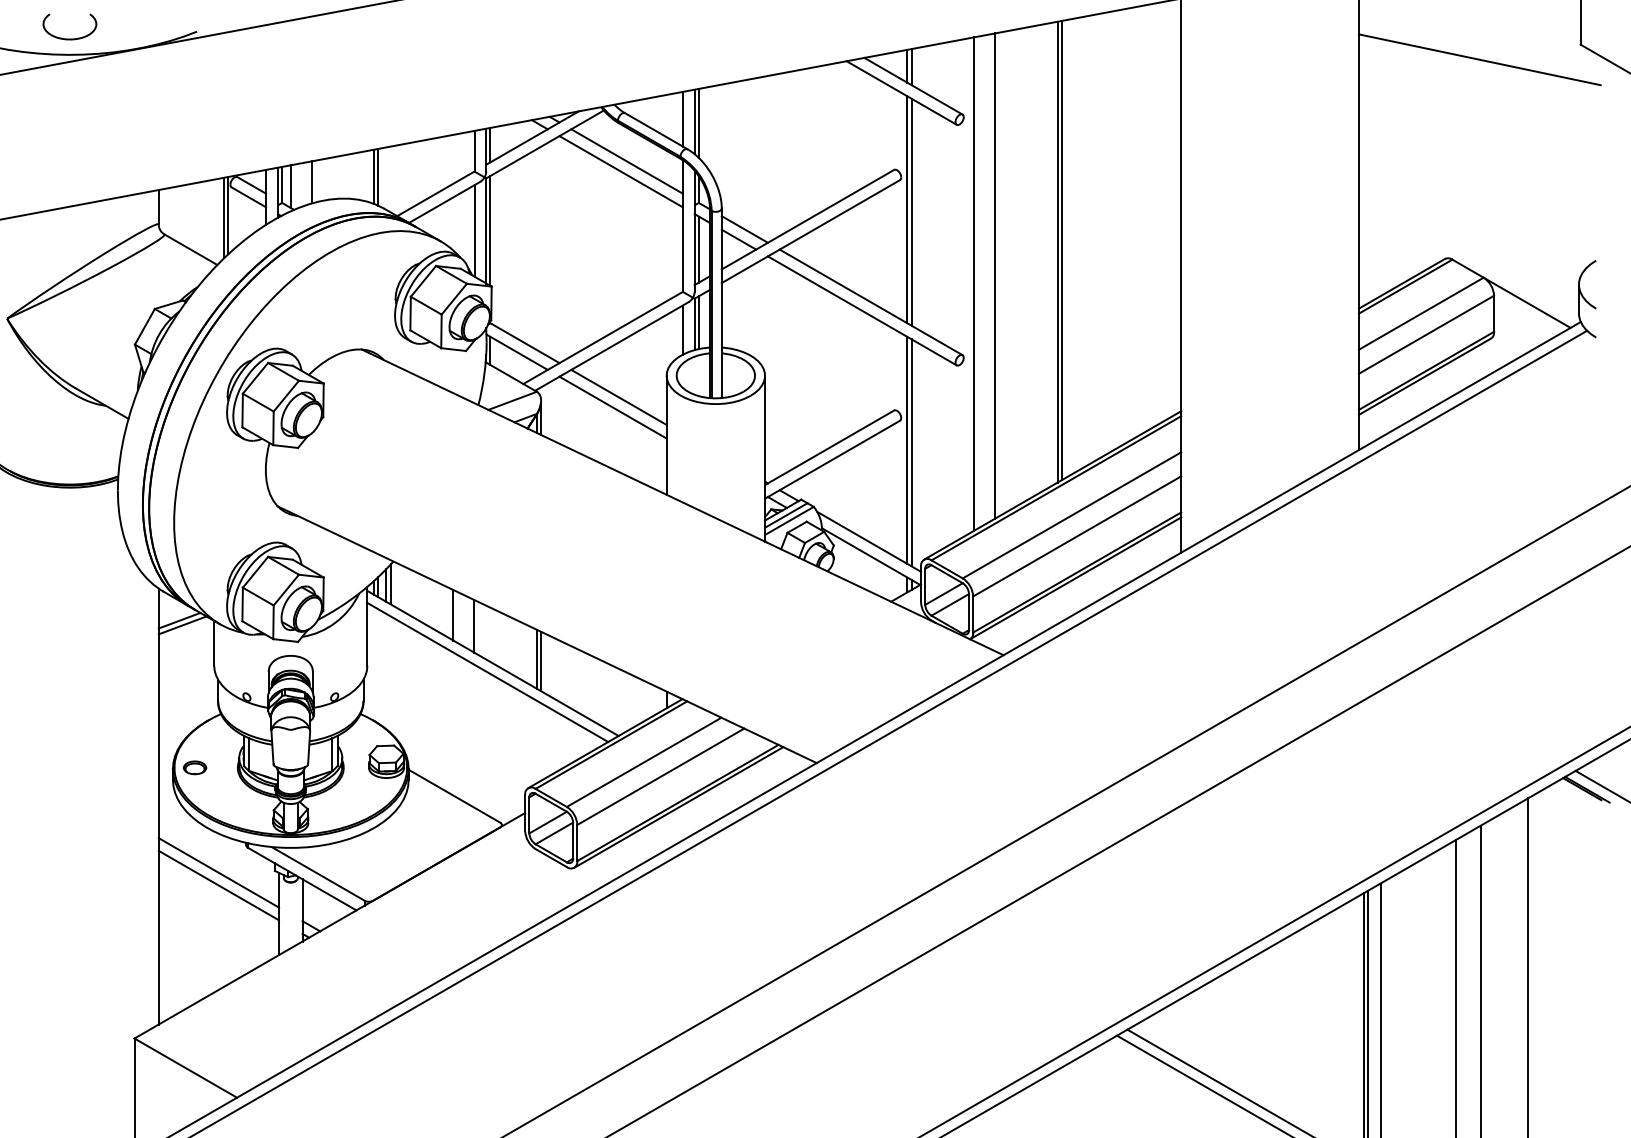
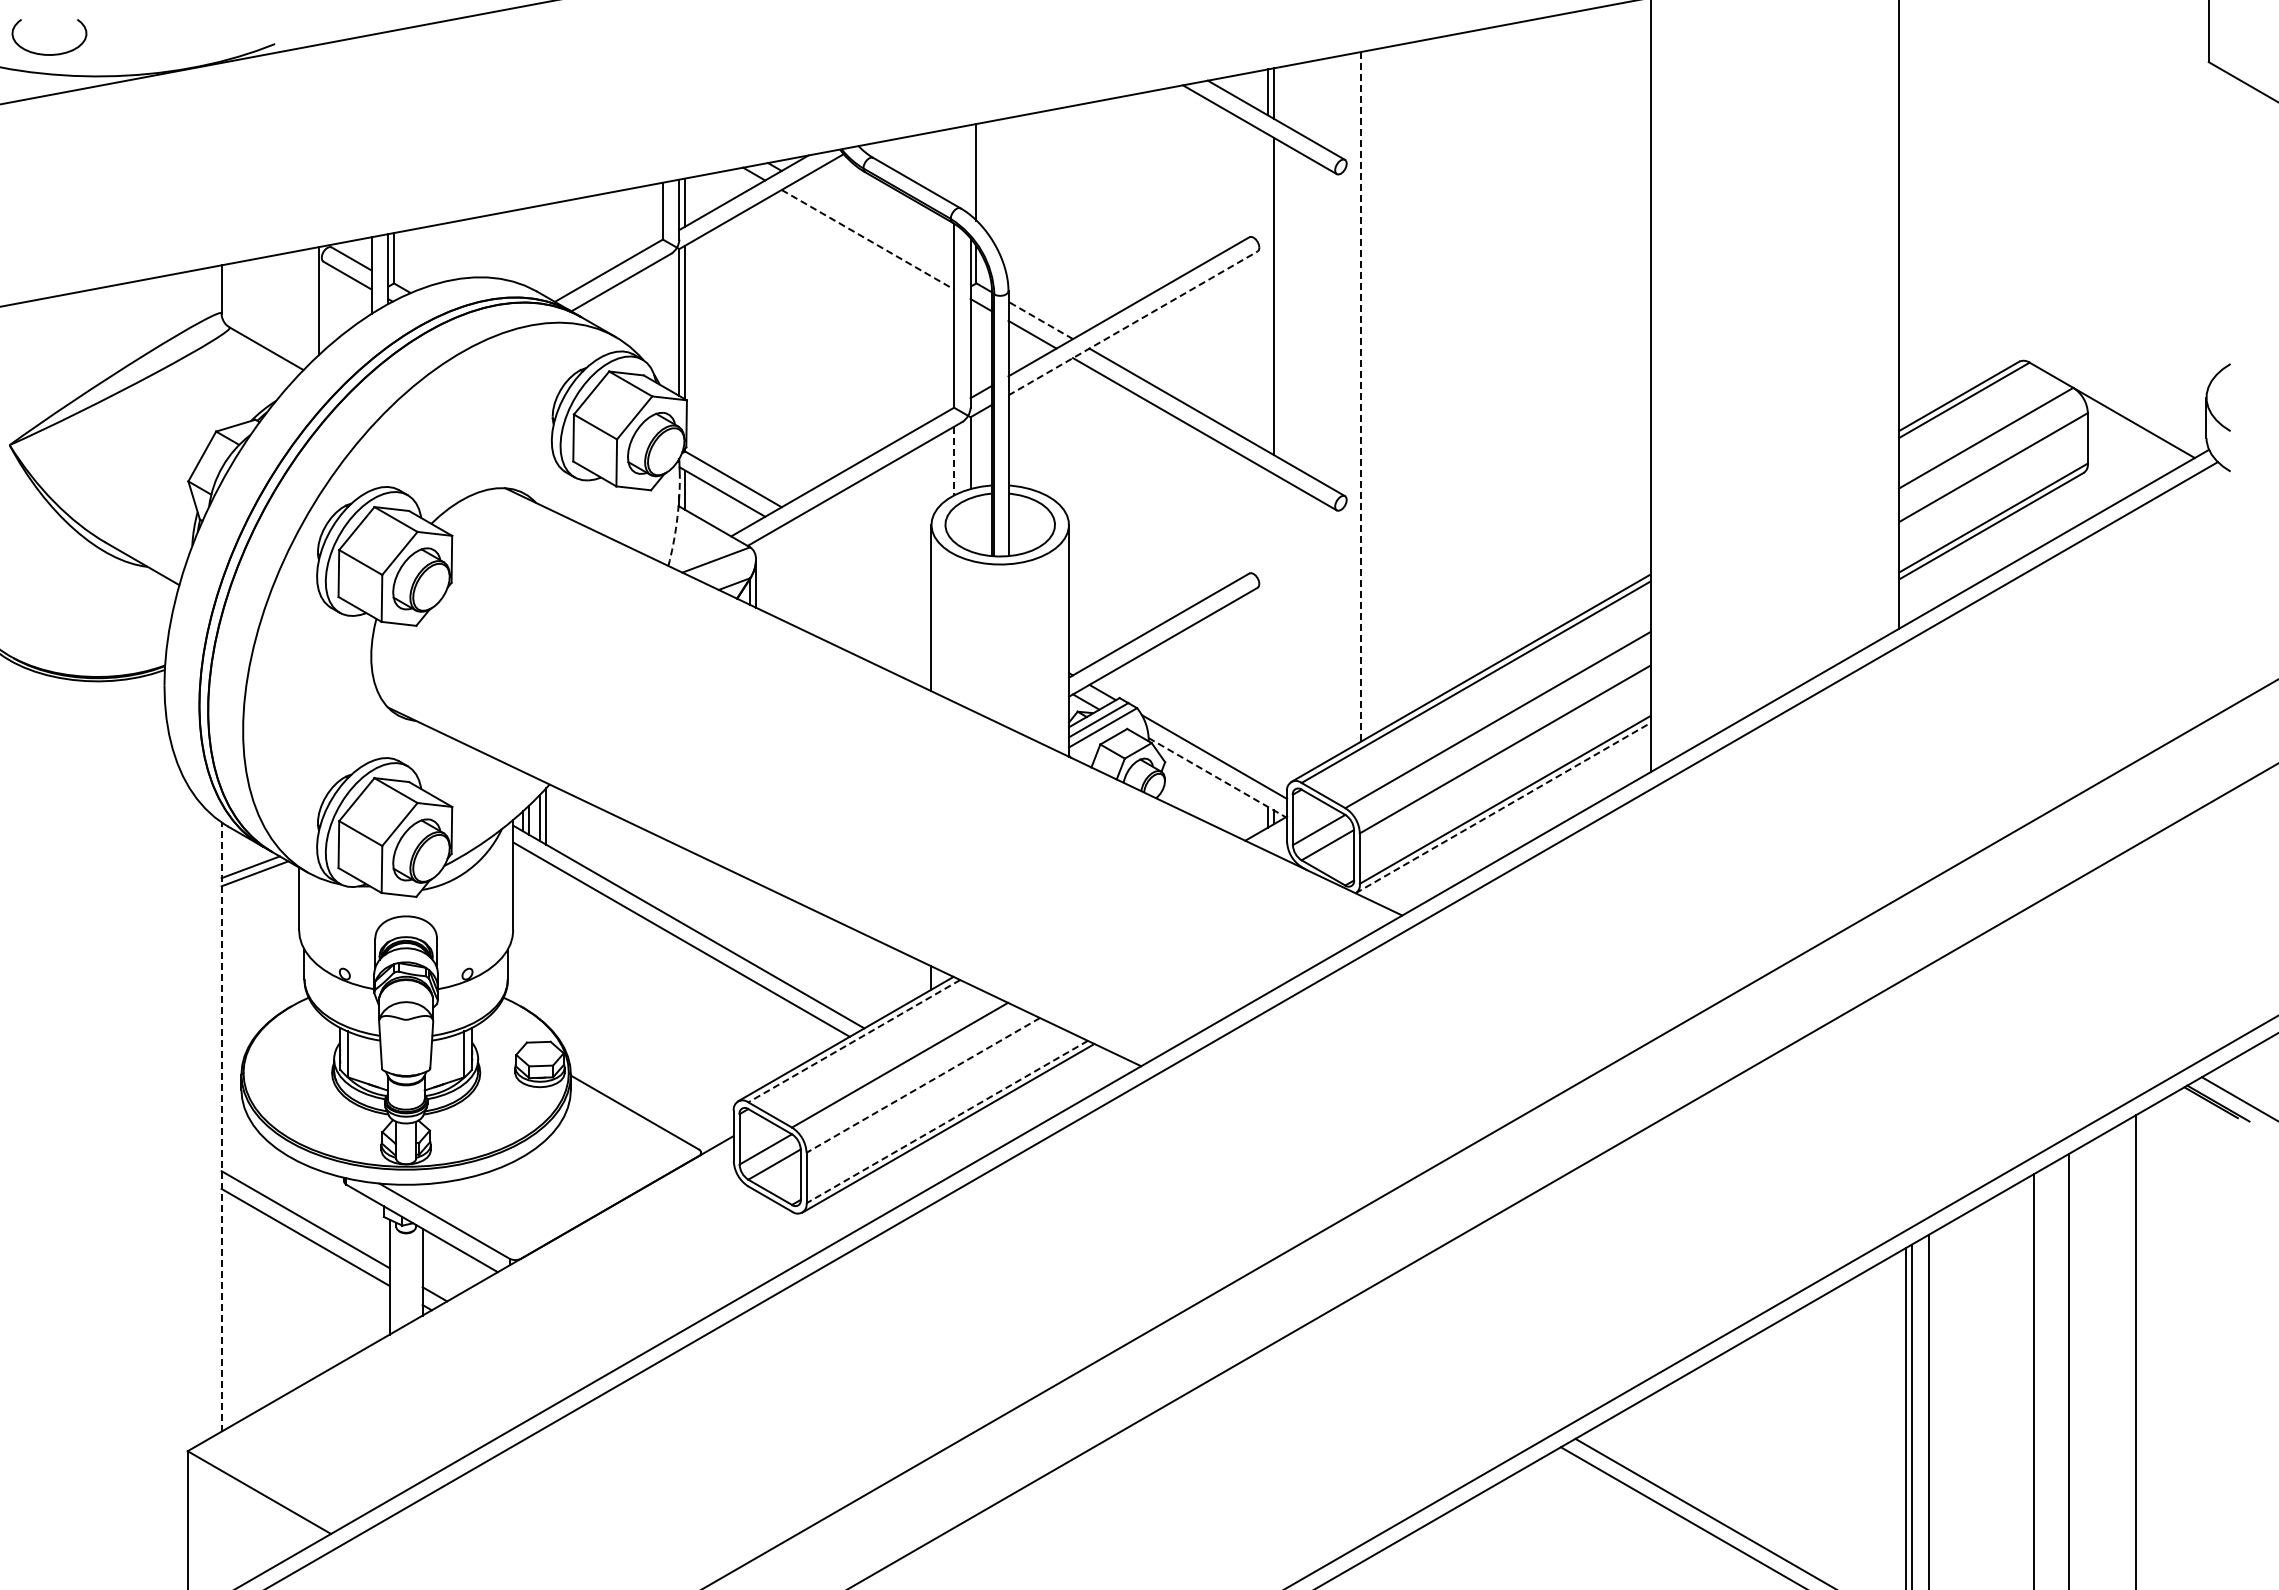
curve: (66, 38) -> (44, 53), moved
line: (1479, 59) -> (2067, 82), removed
line: (683, 119) -> (954, 166), removed
line: (694, 122) -> (970, 170), removed
line: (627, 161) -> (876, 225), removed
line: (620, 171) -> (867, 239), solid -> dashed
line: (374, 176) -> (522, 246), removed
line: (378, 177) -> (528, 247), removed
line: (311, 182) -> (435, 254), removed
line: (291, 186) -> (406, 260), removed
line: (907, 209) -> (1267, 292), removed
line: (223, 218) -> (312, 304), removed
line: (744, 229) -> (1040, 320), solid -> dashed
line: (474, 230) -> (662, 322), removed
line: (811, 231) -> (1133, 323), solid -> dashed
line: (698, 249) -> (976, 348), removed
line: (1061, 250) -> (1483, 349), removed
line: (1057, 252) -> (1477, 352), removed
line: (995, 276) -> (1390, 385), removed
line: (974, 283) -> (1361, 396), solid -> dashed
line: (698, 322) -> (976, 450), removed
line: (683, 330) -> (954, 461), solid -> dashed
arc: (484, 374) -> (676, 522), solid -> dashed
line: (618, 396) -> (864, 554), removed
line: (613, 407) -> (856, 569), removed
line: (907, 449) -> (1267, 628), removed
line: (911, 452) -> (1273, 632), removed
line: (871, 556) -> (1217, 777), solid -> dashed
line: (1075, 577) -> (1503, 807), solid -> dashed
line: (453, 615) -> (633, 859), removed
line: (474, 625) -> (662, 874), removed
line: (536, 658) -> (749, 920), removed
line: (540, 660) -> (755, 923), removed
line: (610, 745) -> (853, 1041), solid -> dashed
part: (194, 767) -> (271, 1072), removed
line: (660, 776) -> (923, 1085), solid -> dashed
line: (677, 803) -> (946, 1122), solid -> dashed
line: (158, 806) -> (221, 1127), solid -> dashed

